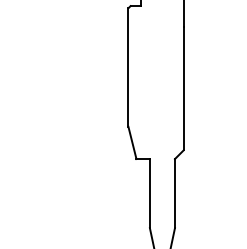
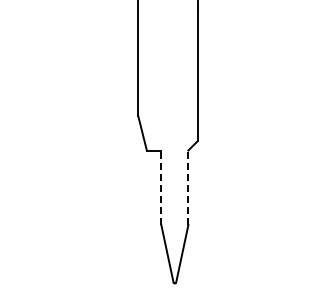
line: (150, 193) -> (161, 187), solid -> dashed
line: (175, 193) -> (188, 187), solid -> dashed

